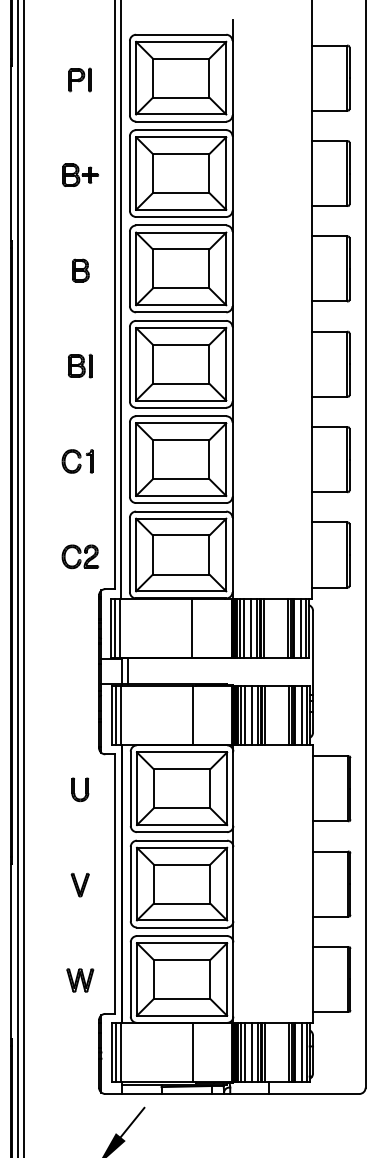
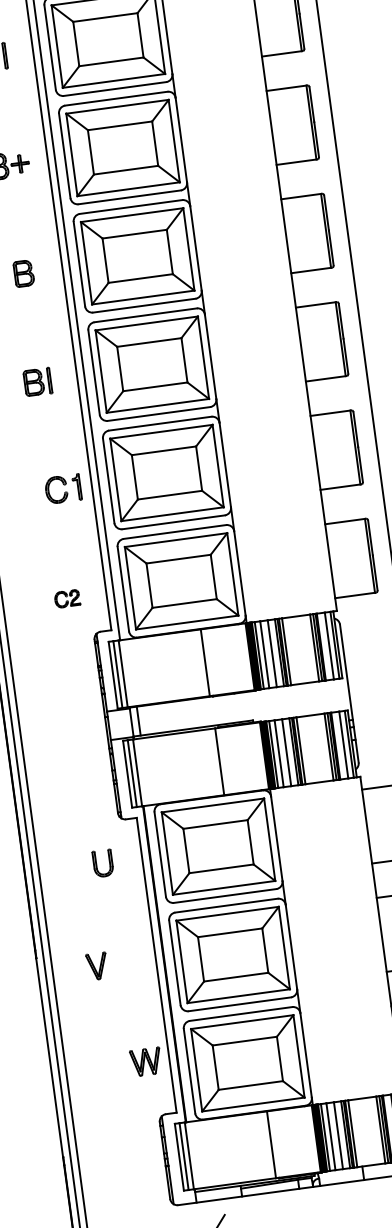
part: (77, 461) -> (63, 489), moved
part: (80, 556) -> (67, 598), size x0.6
part: (79, 884) -> (96, 965), moved
part: (80, 980) -> (146, 1062), moved

